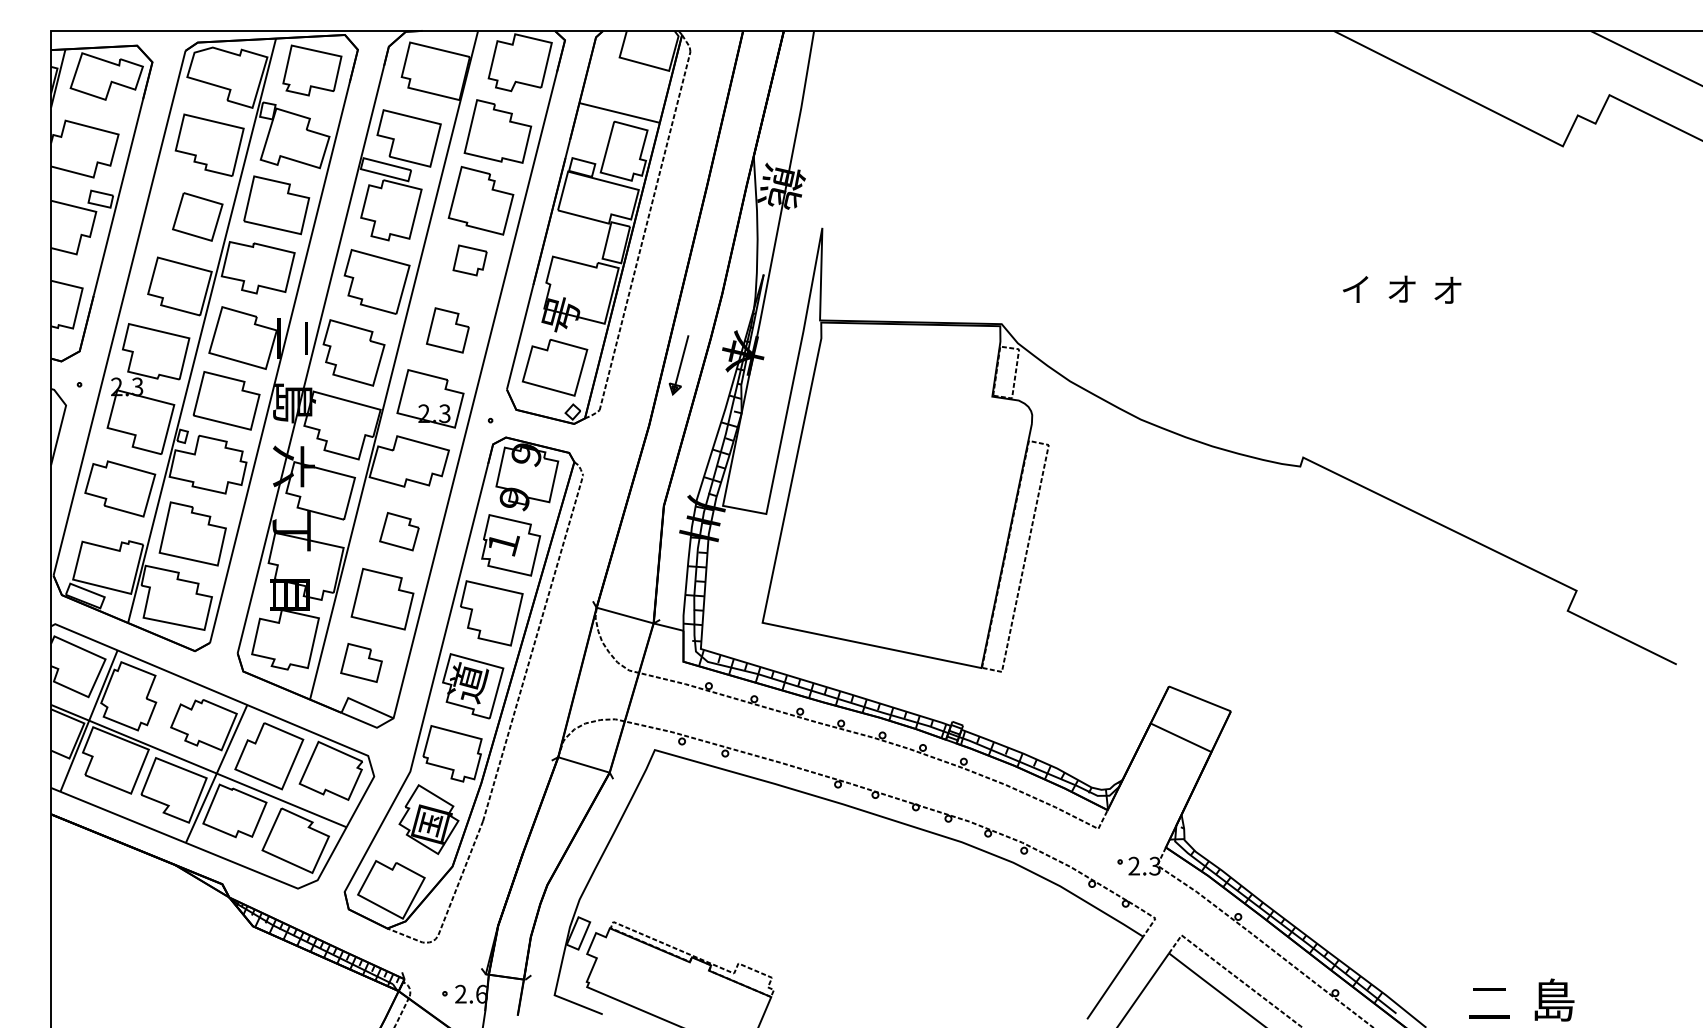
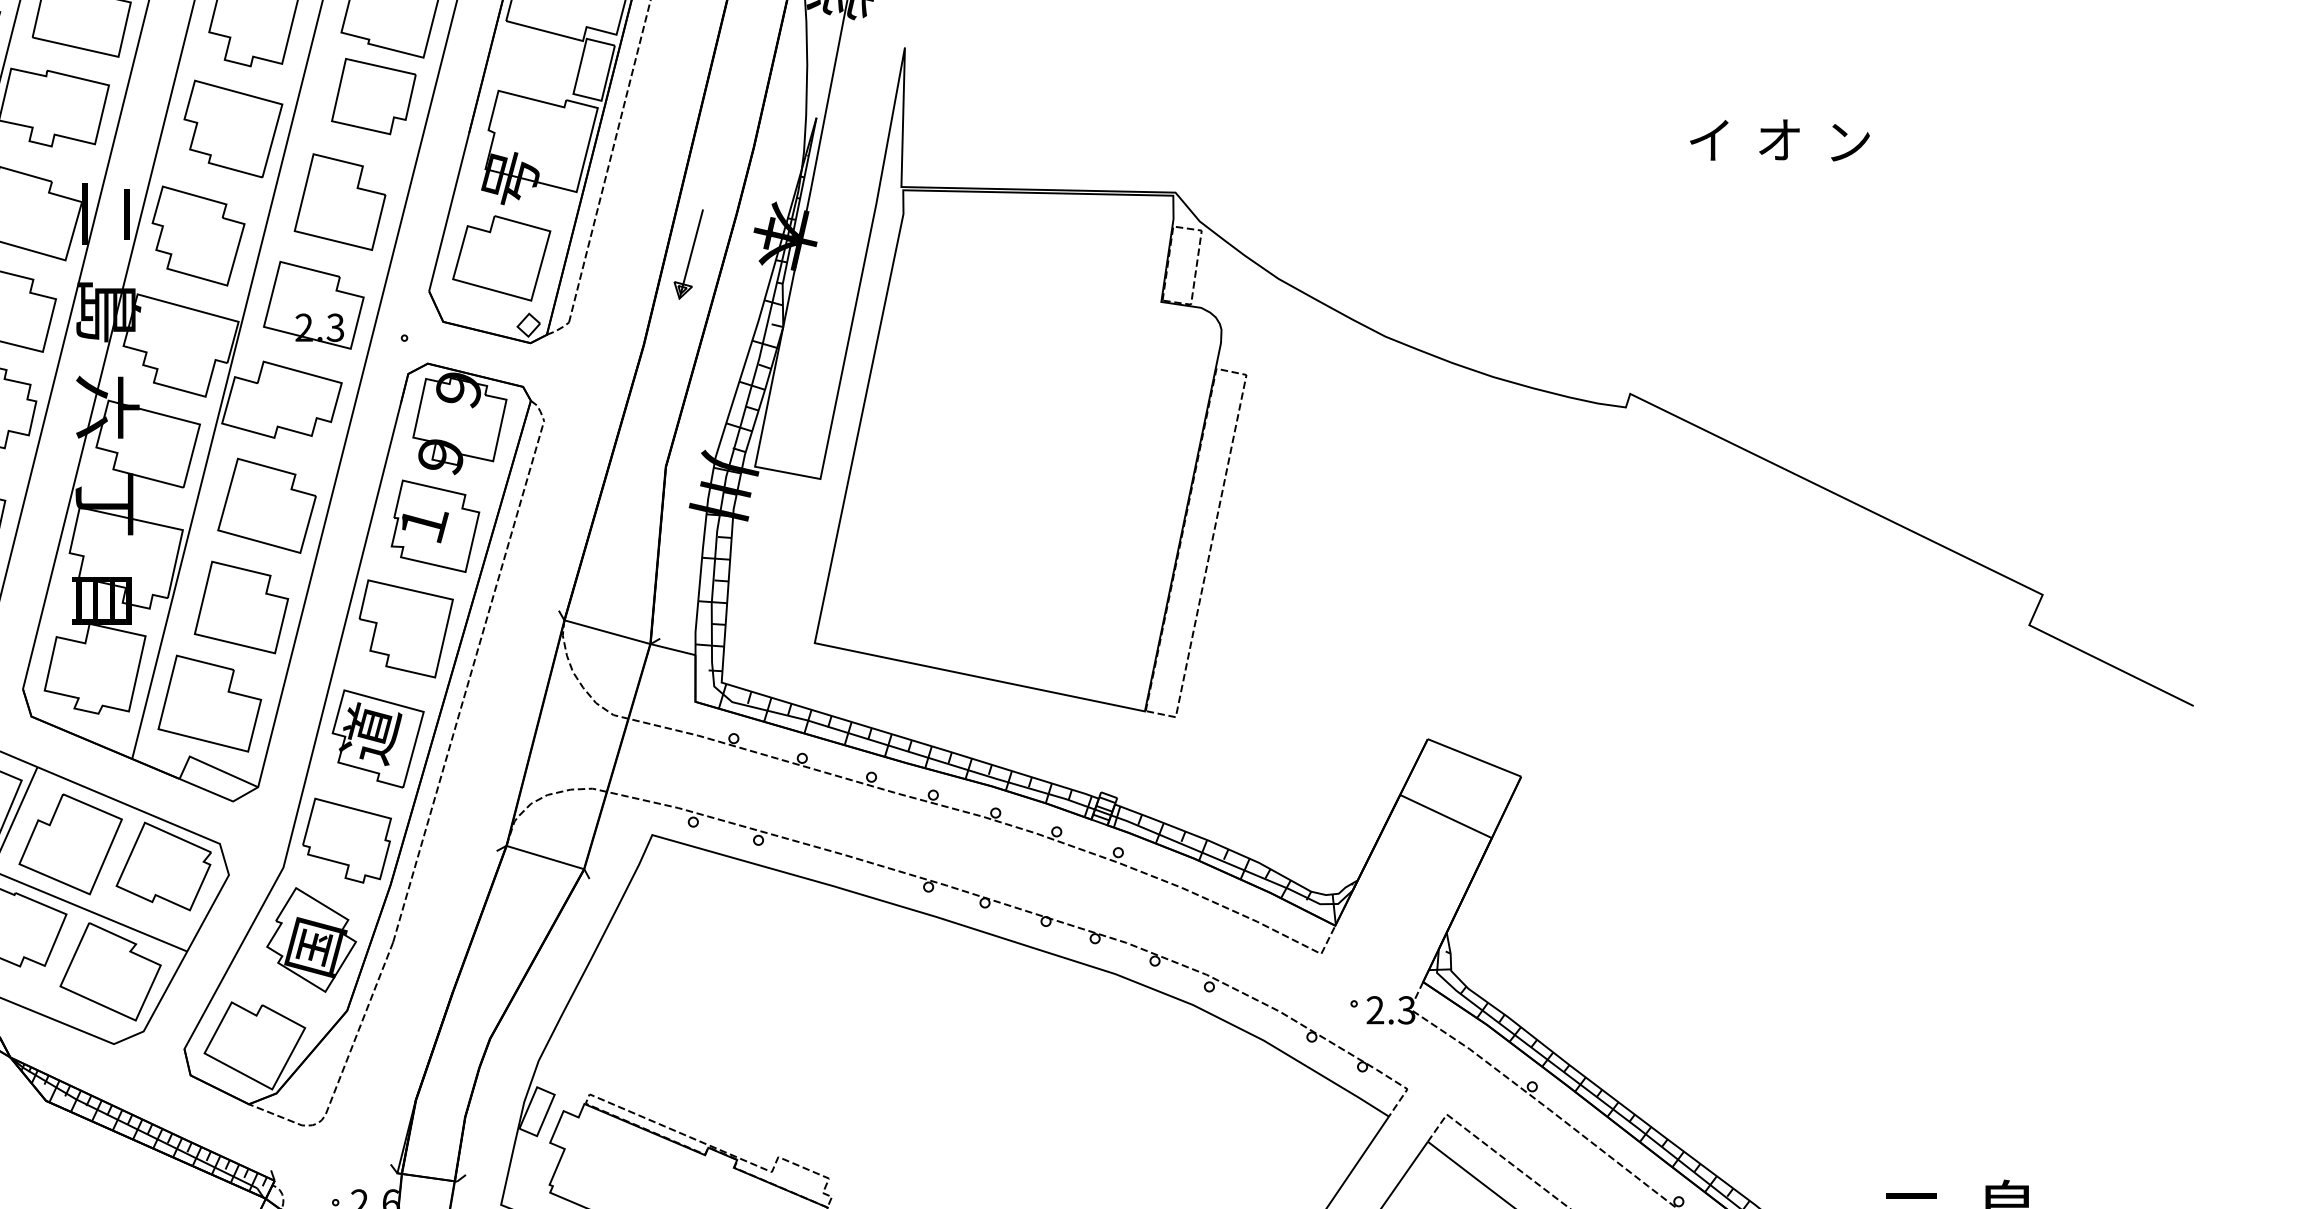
part: (469, 260) -> (372, 96), size x1.67
text: (1447, 289) -> (1847, 140), オ -> ン
part: (447, 330) -> (339, 202), size x1.43
part: (399, 531) -> (267, 505), size x1.67
part: (361, 662) -> (209, 702), size x1.67

